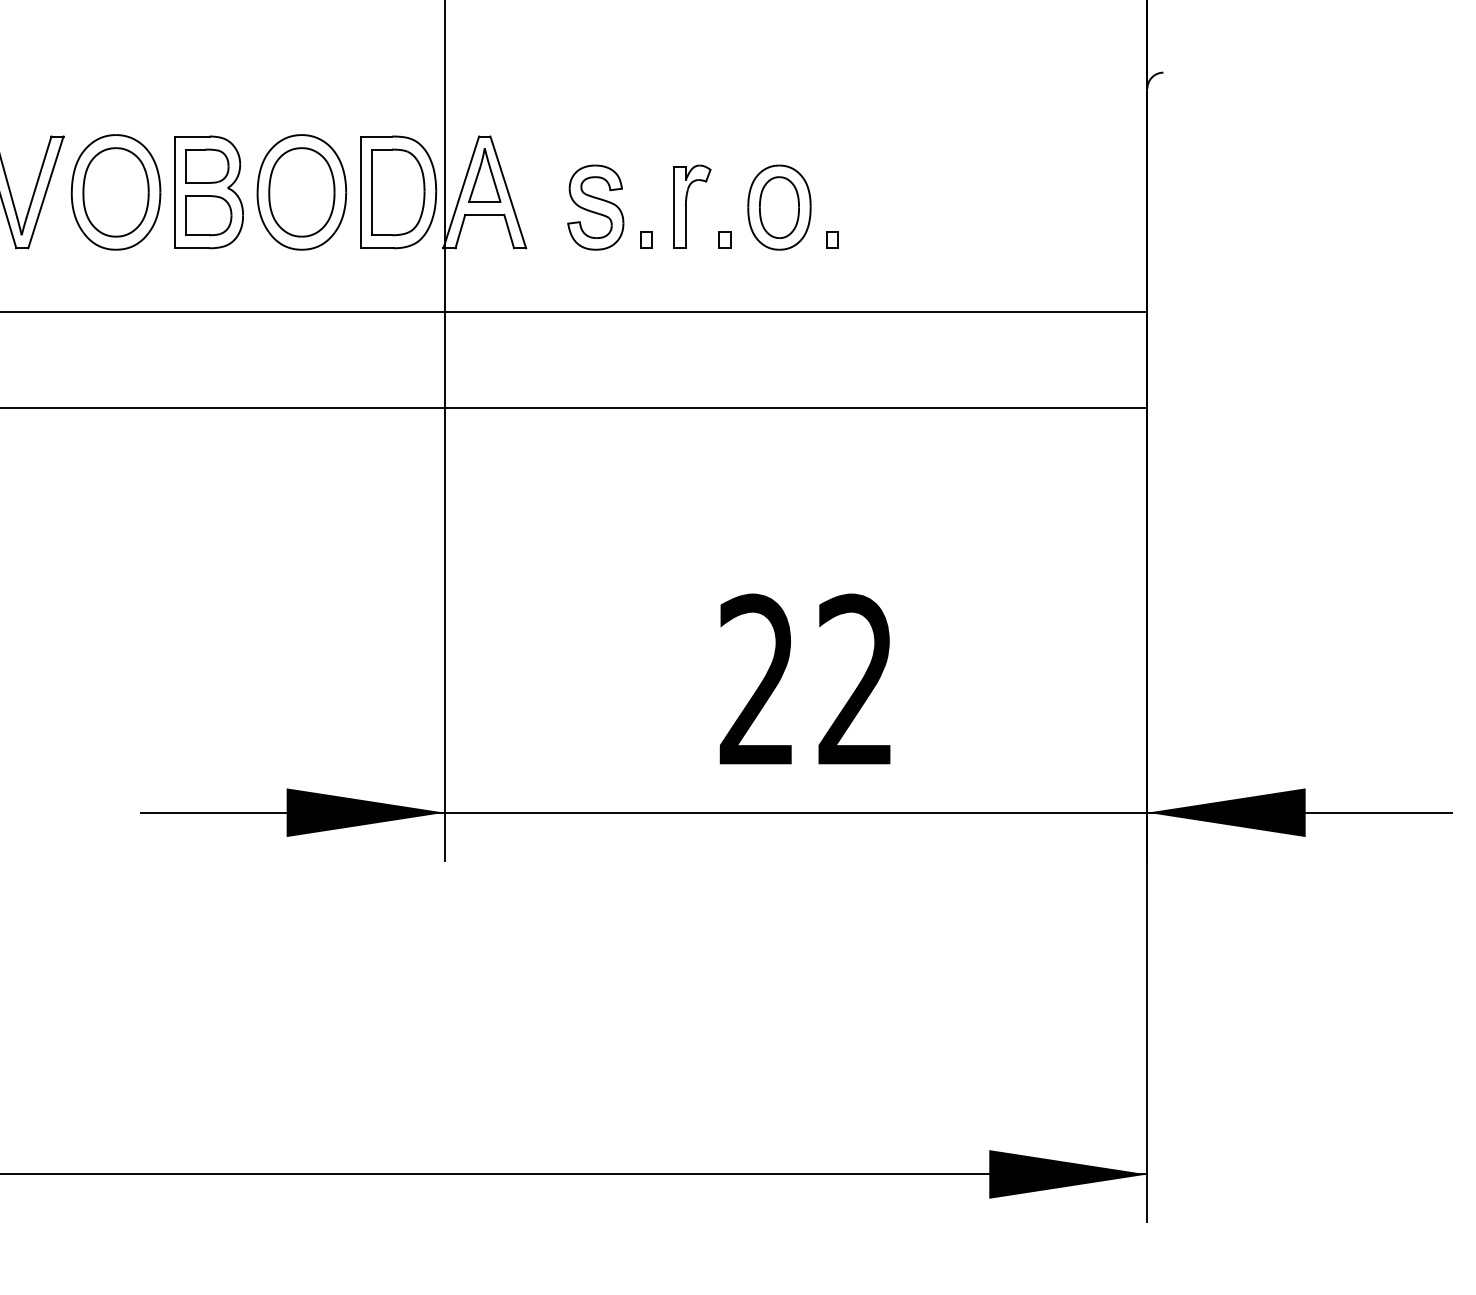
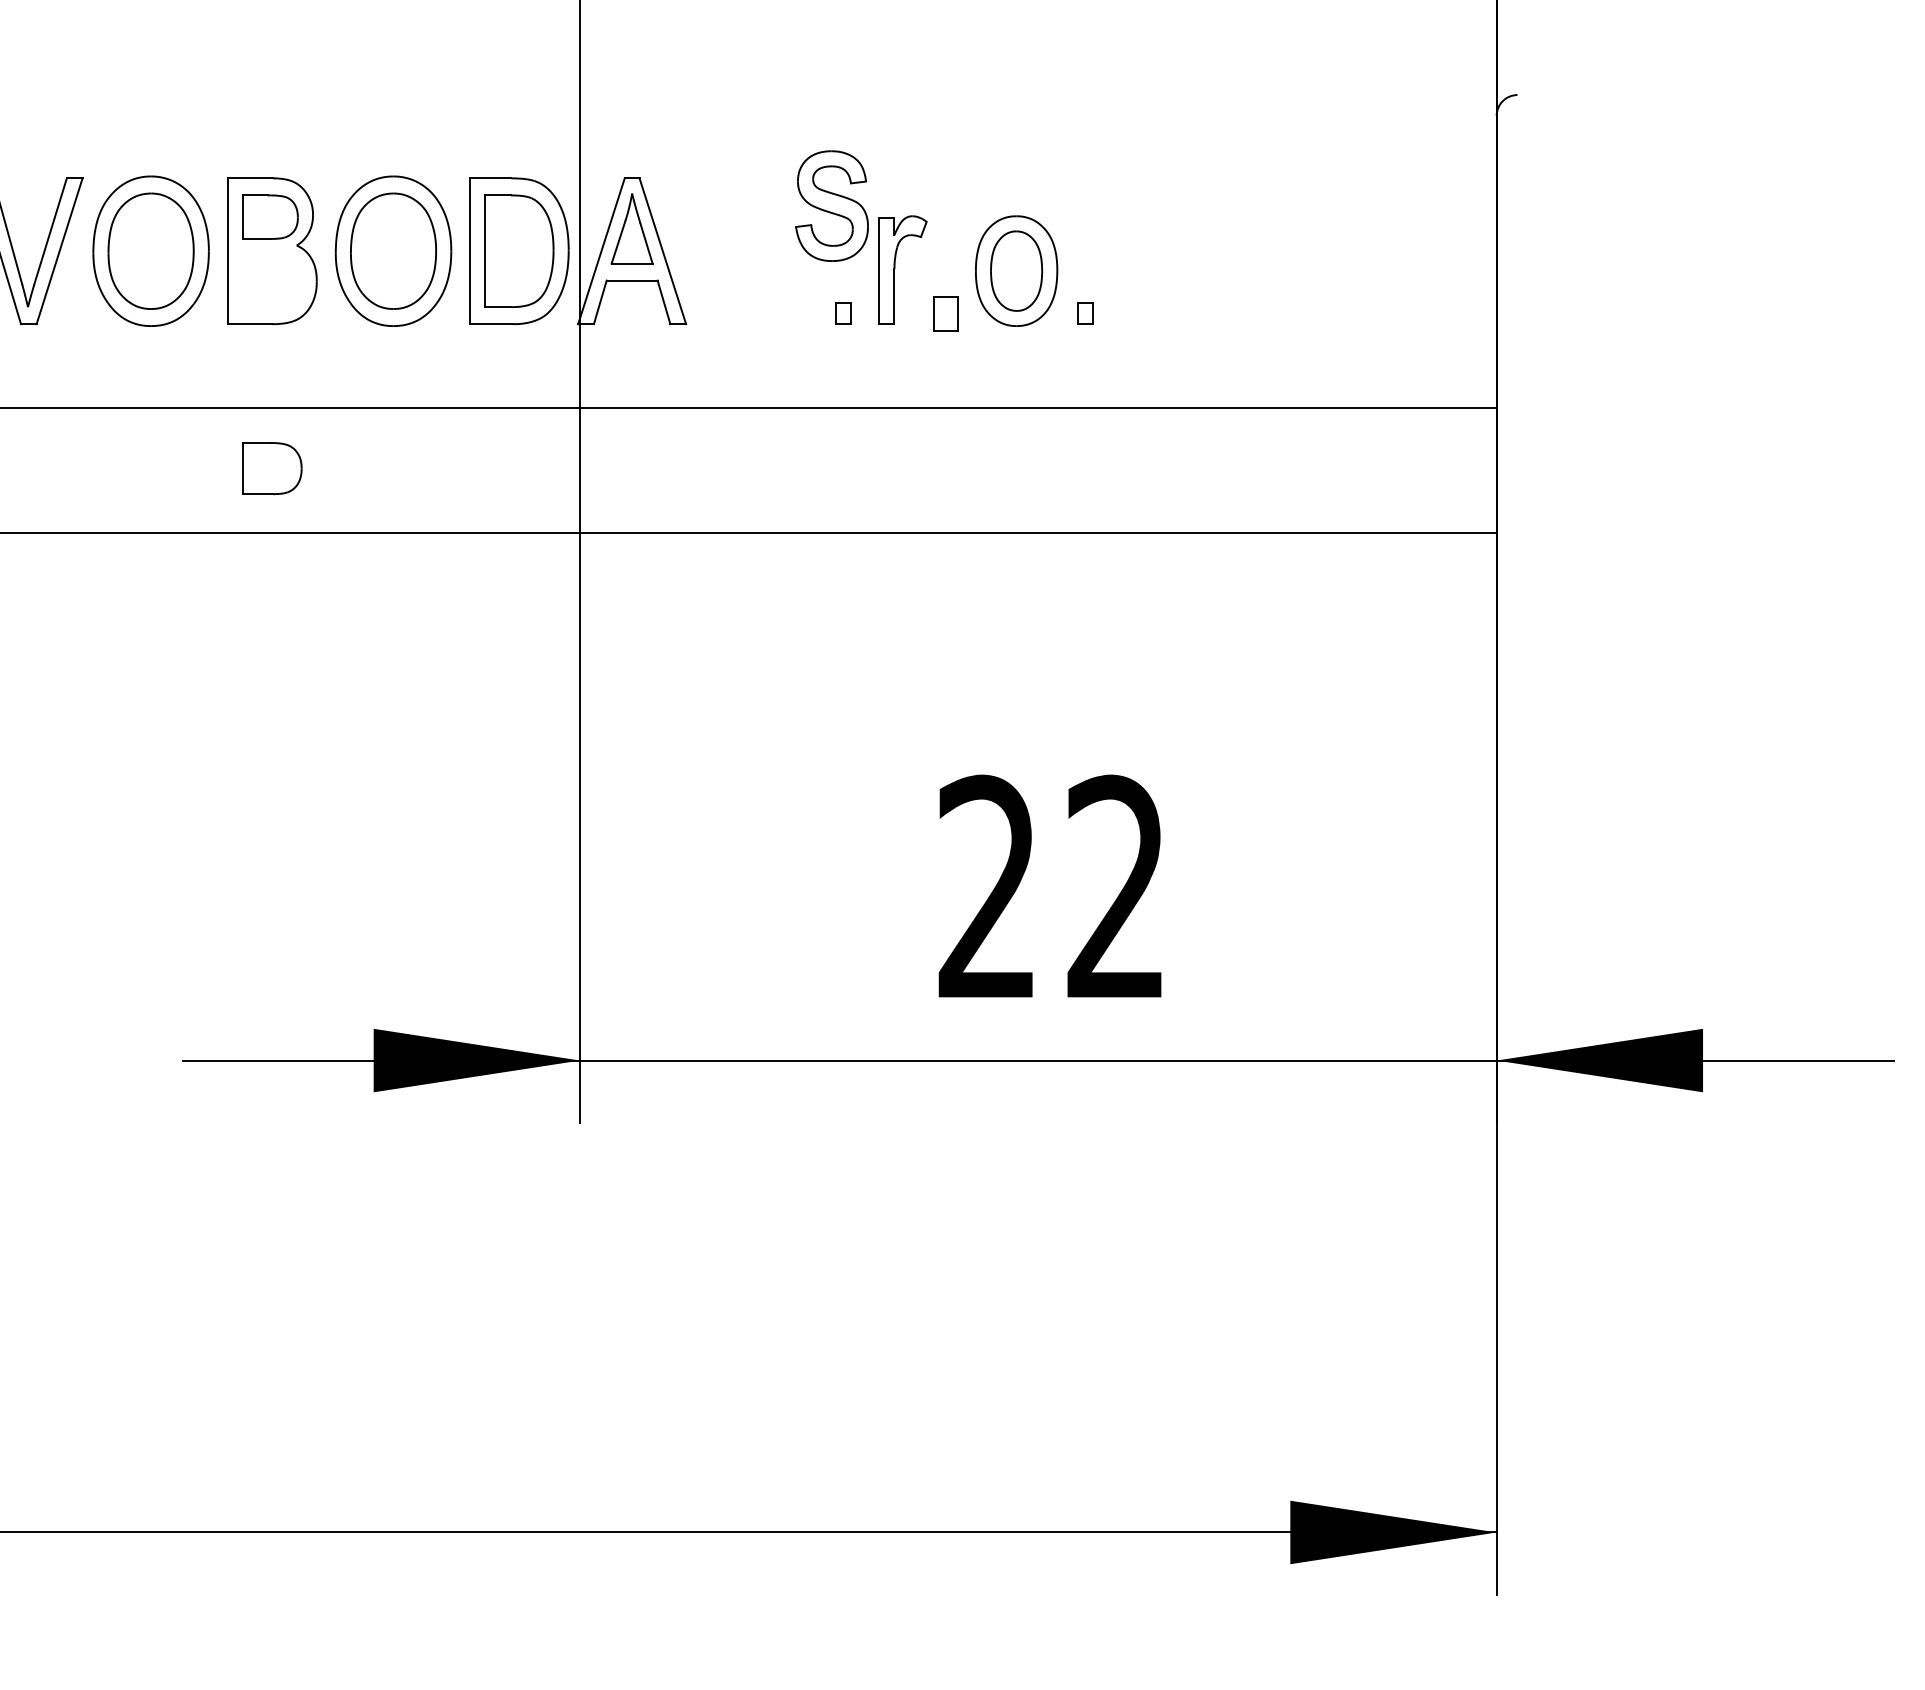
part: (595, 207) -> (831, 205), moved
part: (209, 215) -> (272, 468), moved
part: (724, 240) -> (945, 313), size x1.6

